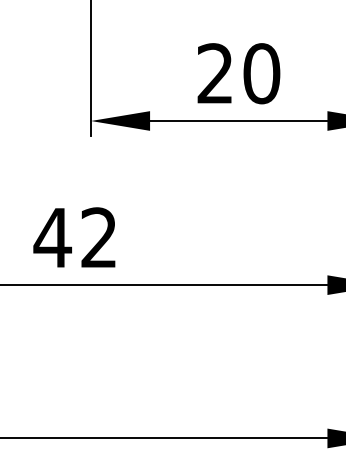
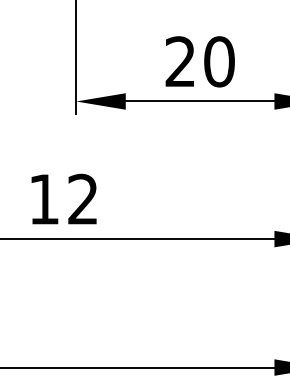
text: (52, 237) -> (43, 199), 42 -> 12

